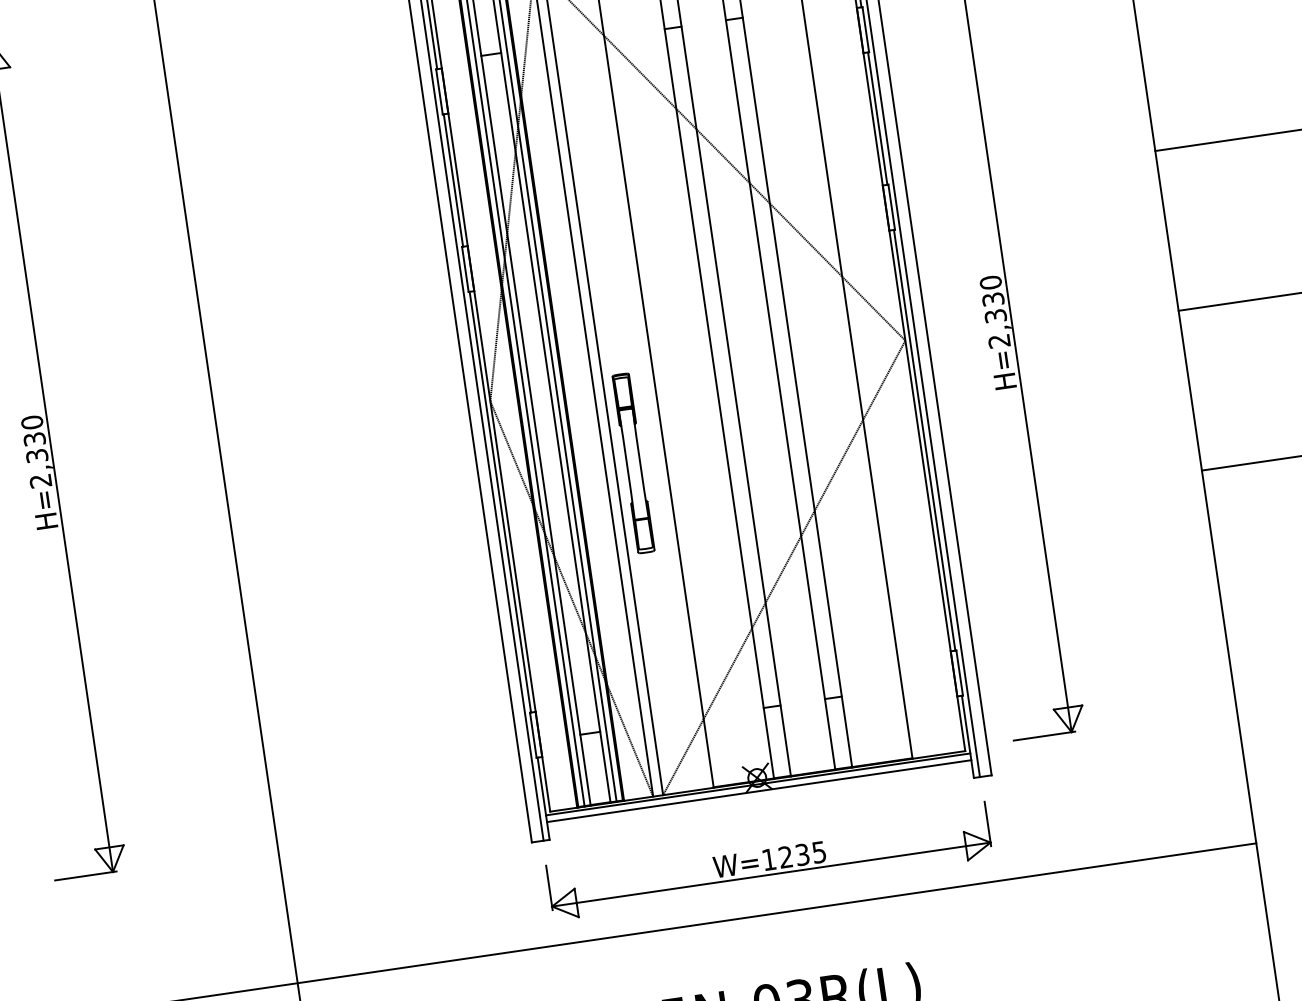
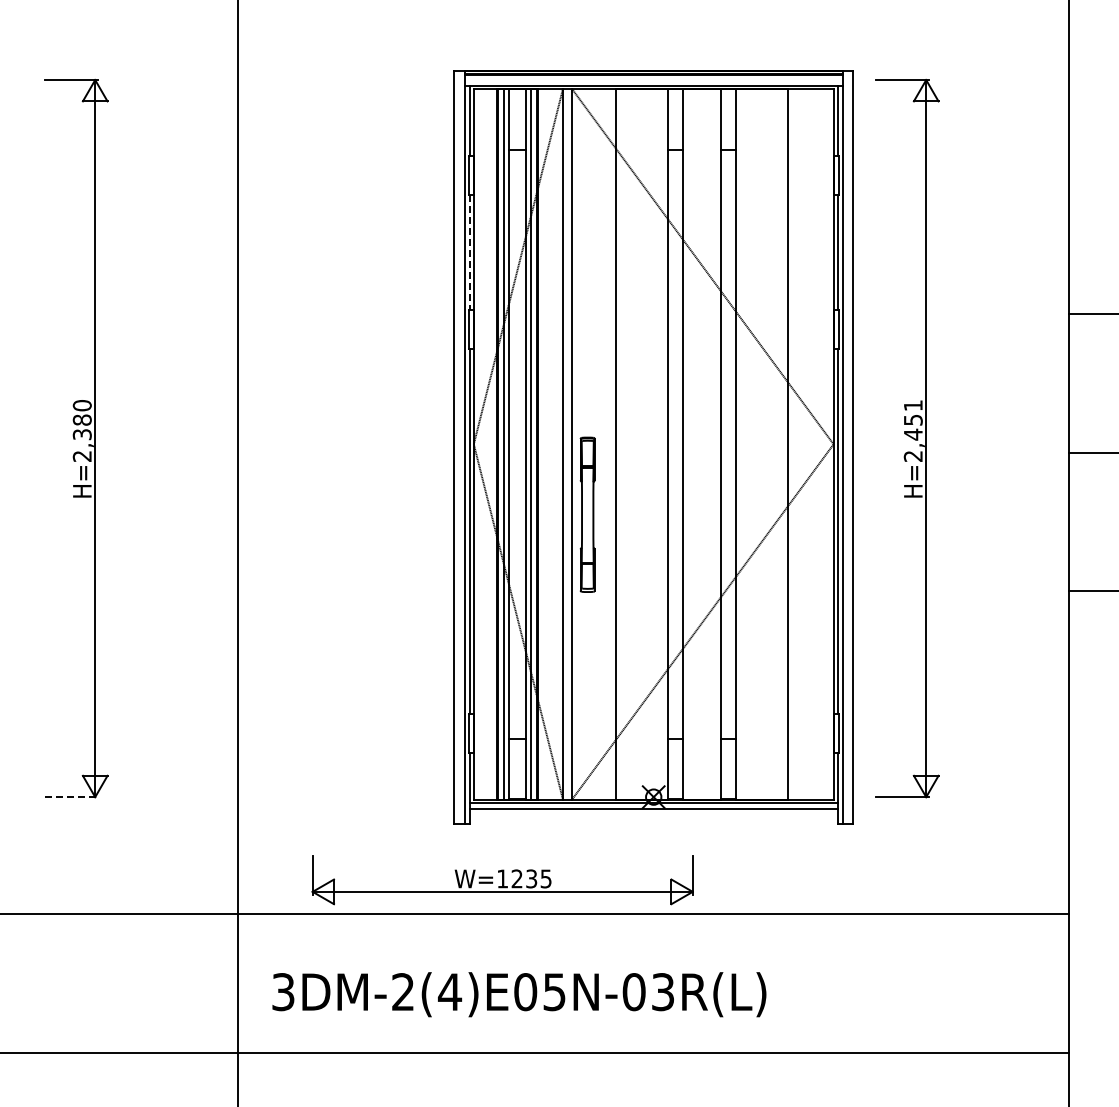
line: (453, 180) -> (469, 252), solid -> dashed
text: (992, 299) -> (912, 420), H=2,330 -> H=2,451
text: (34, 438) -> (82, 419), H=2,330 -> H=2,380
part: (769, 861) -> (502, 880), moved
line: (85, 876) -> (71, 797), solid -> dashed

